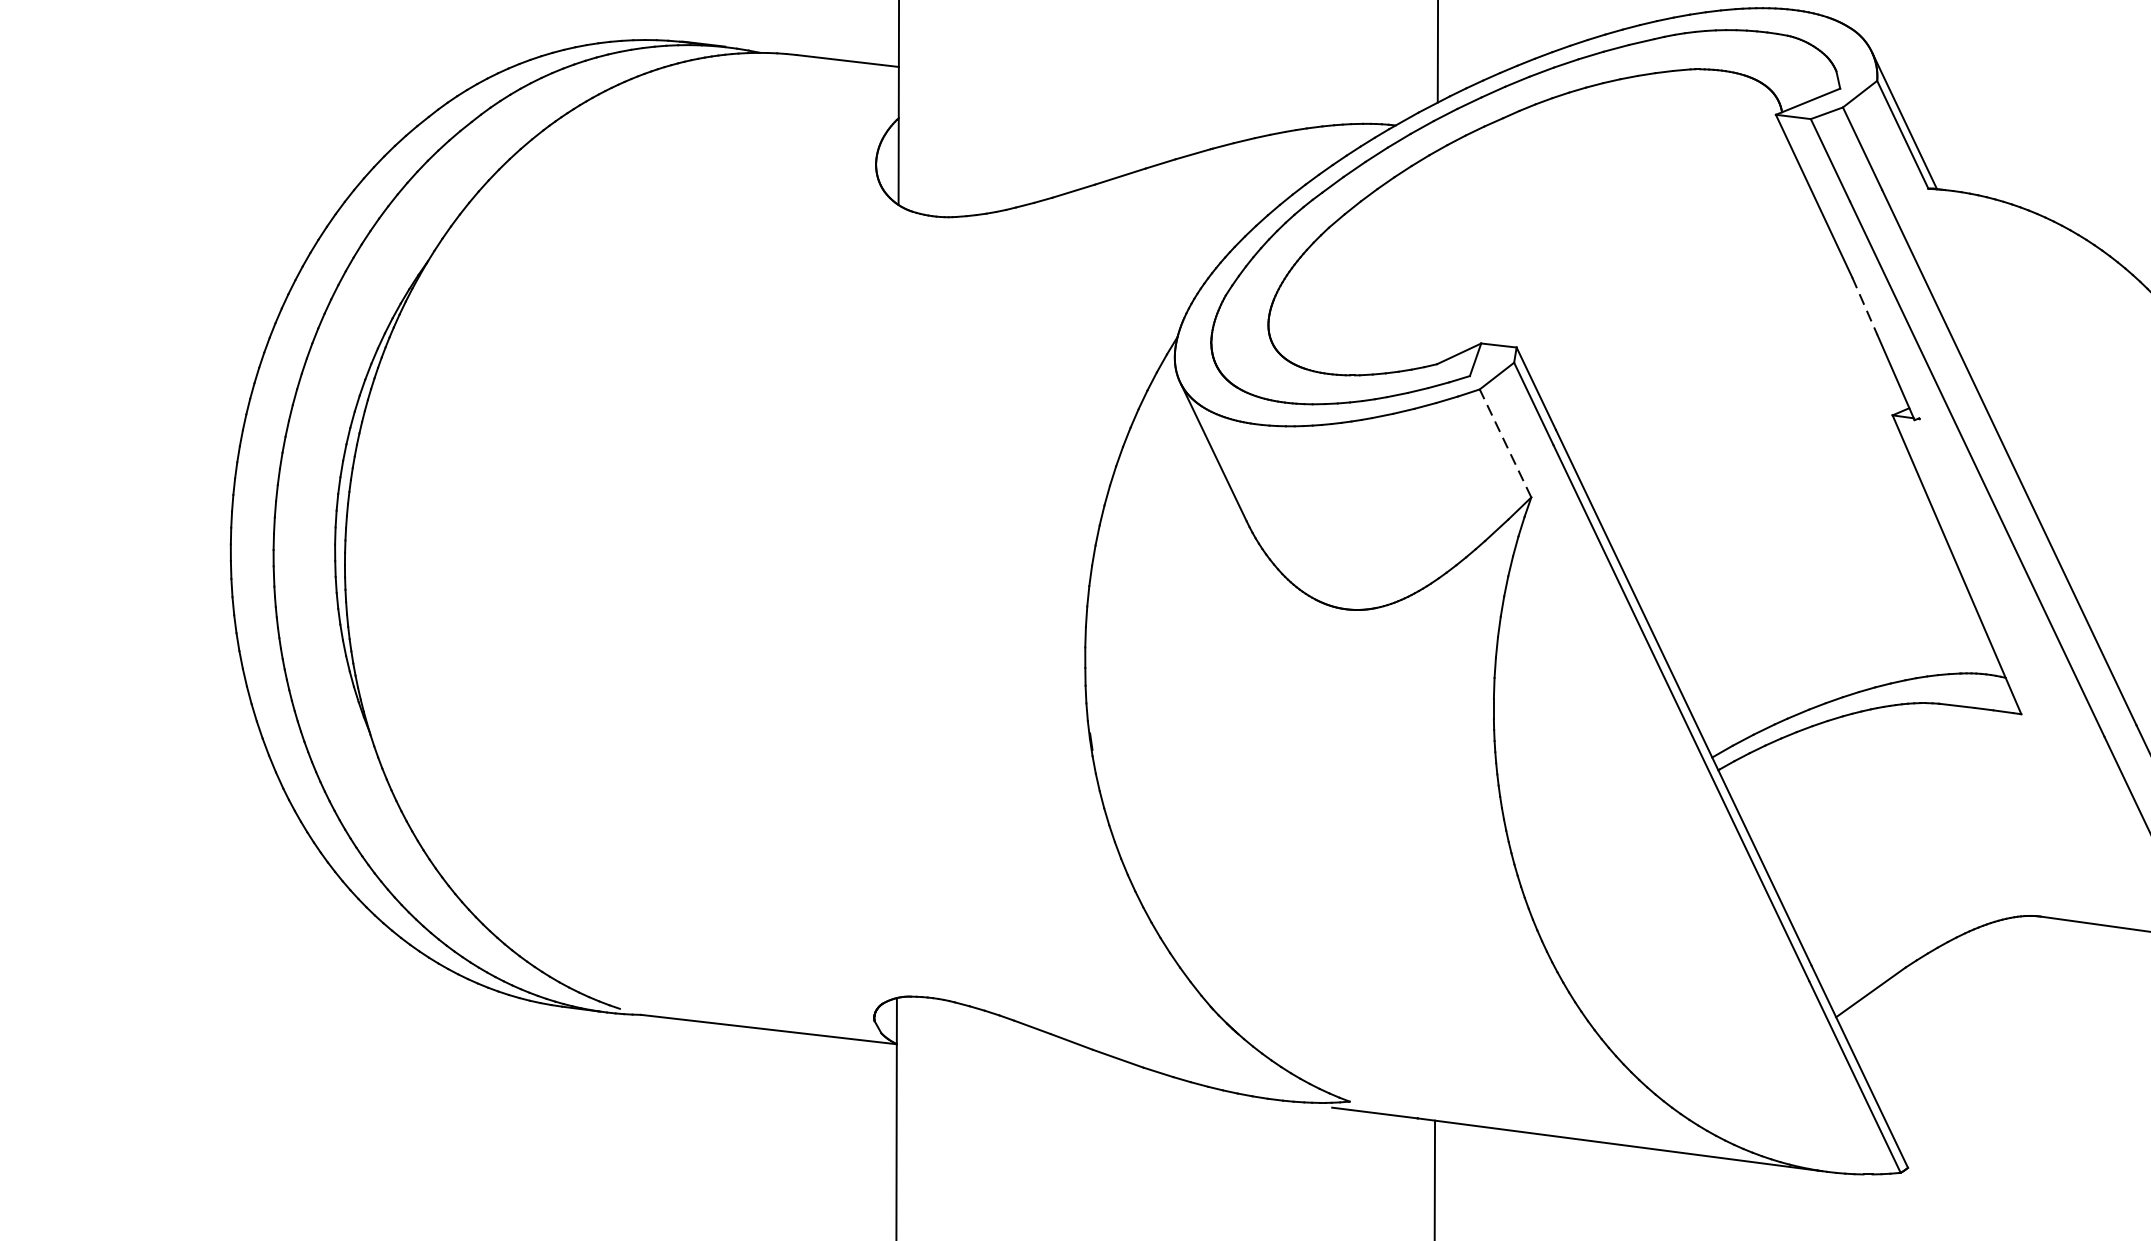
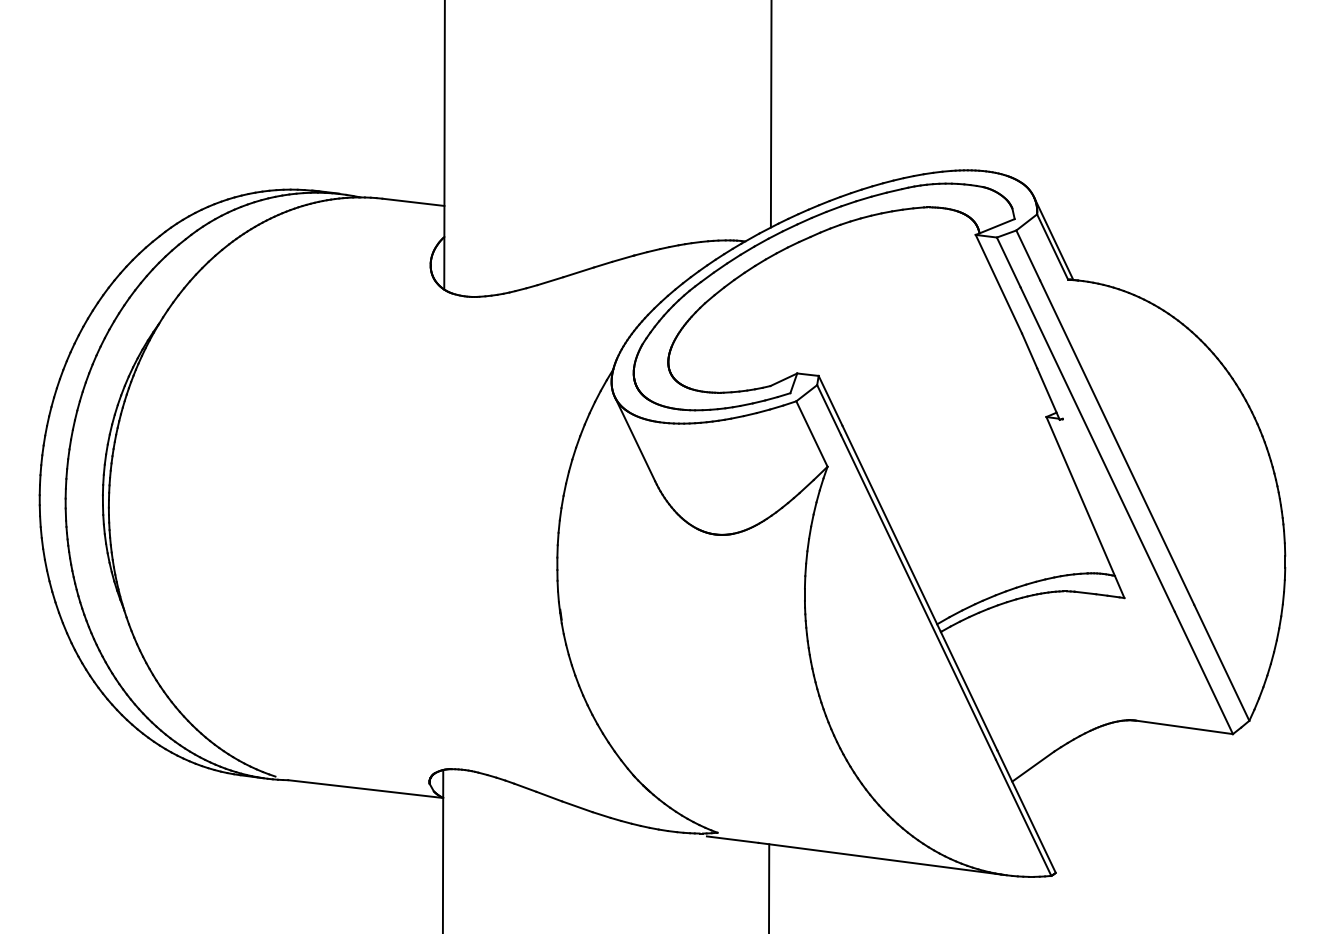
line: (1864, 305) -> (1029, 350), dashed -> solid
line: (1504, 442) -> (811, 433), dashed -> solid

